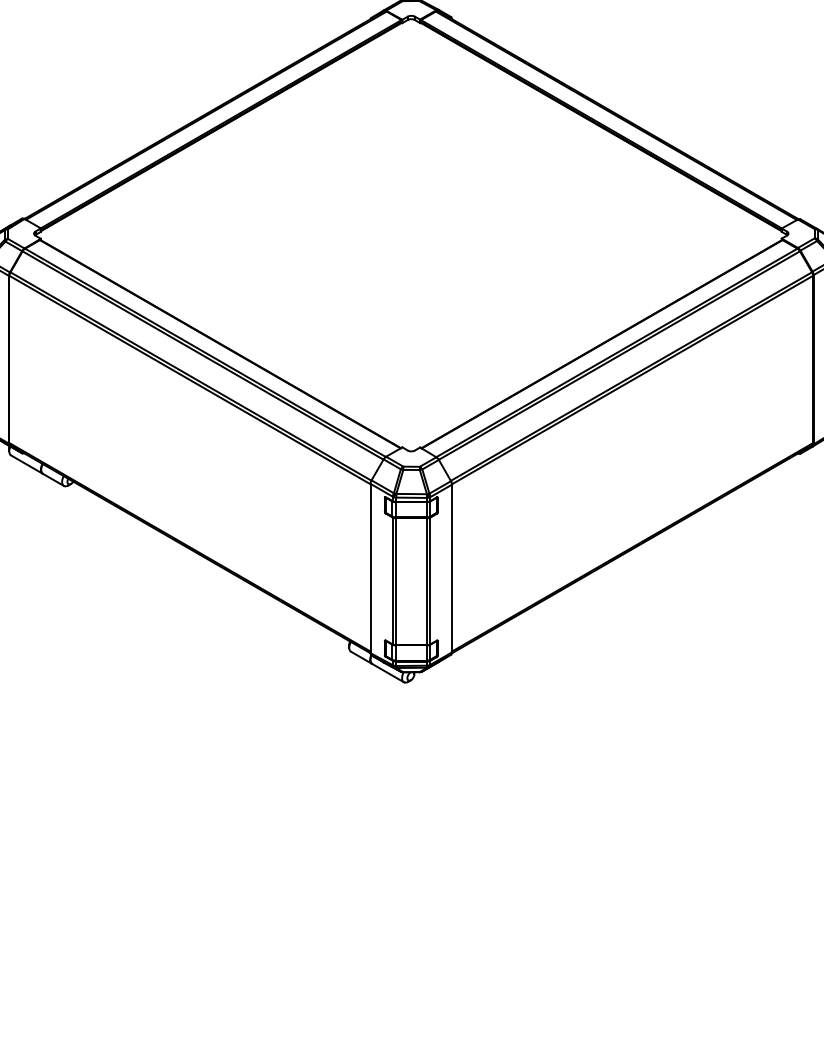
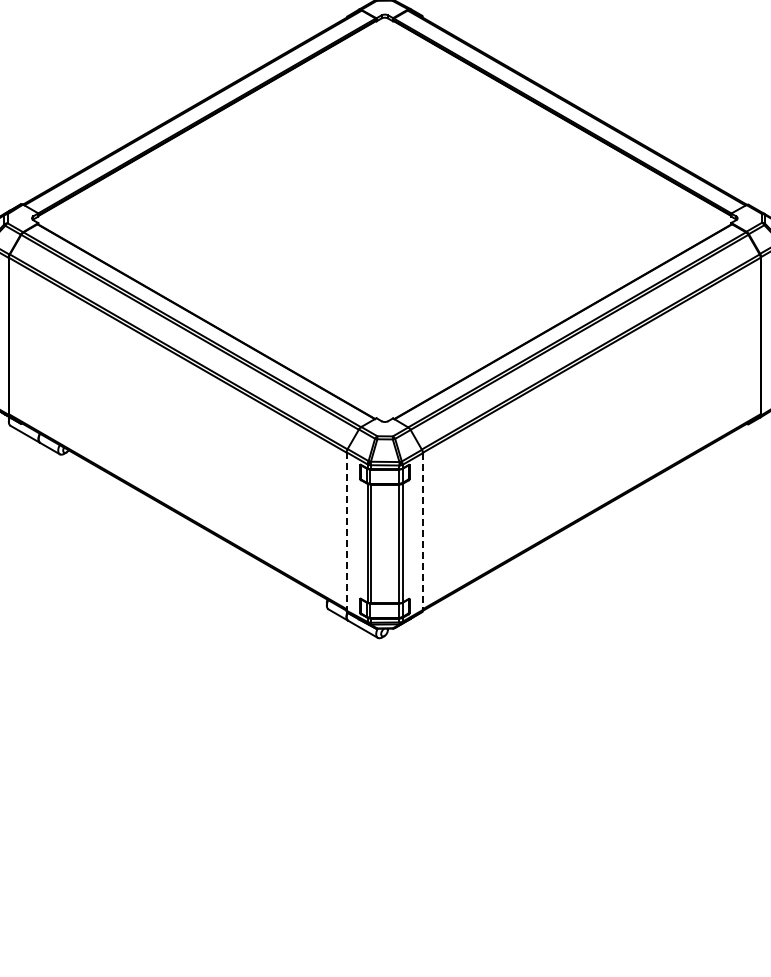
line: (370, 569) -> (346, 532), solid -> dashed
line: (451, 569) -> (422, 532), solid -> dashed

